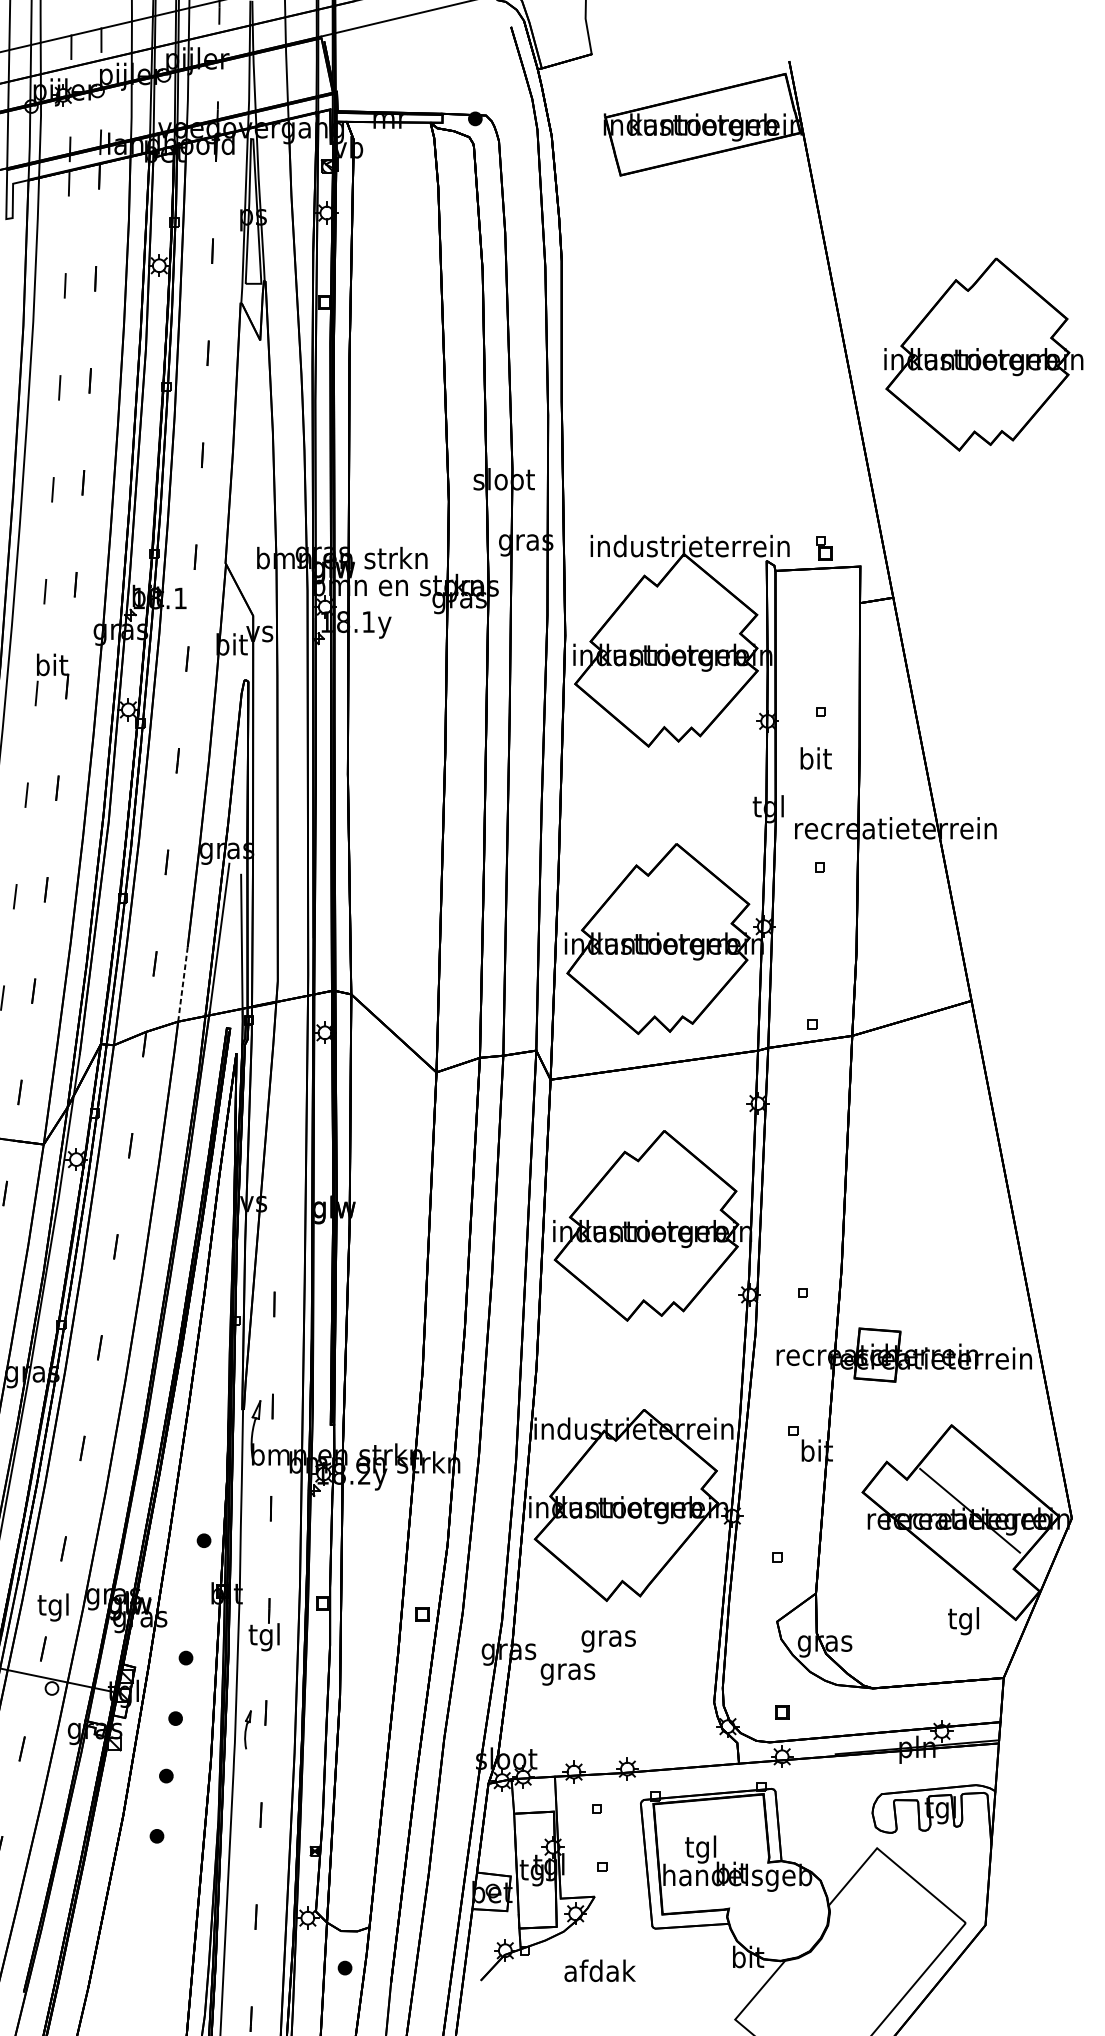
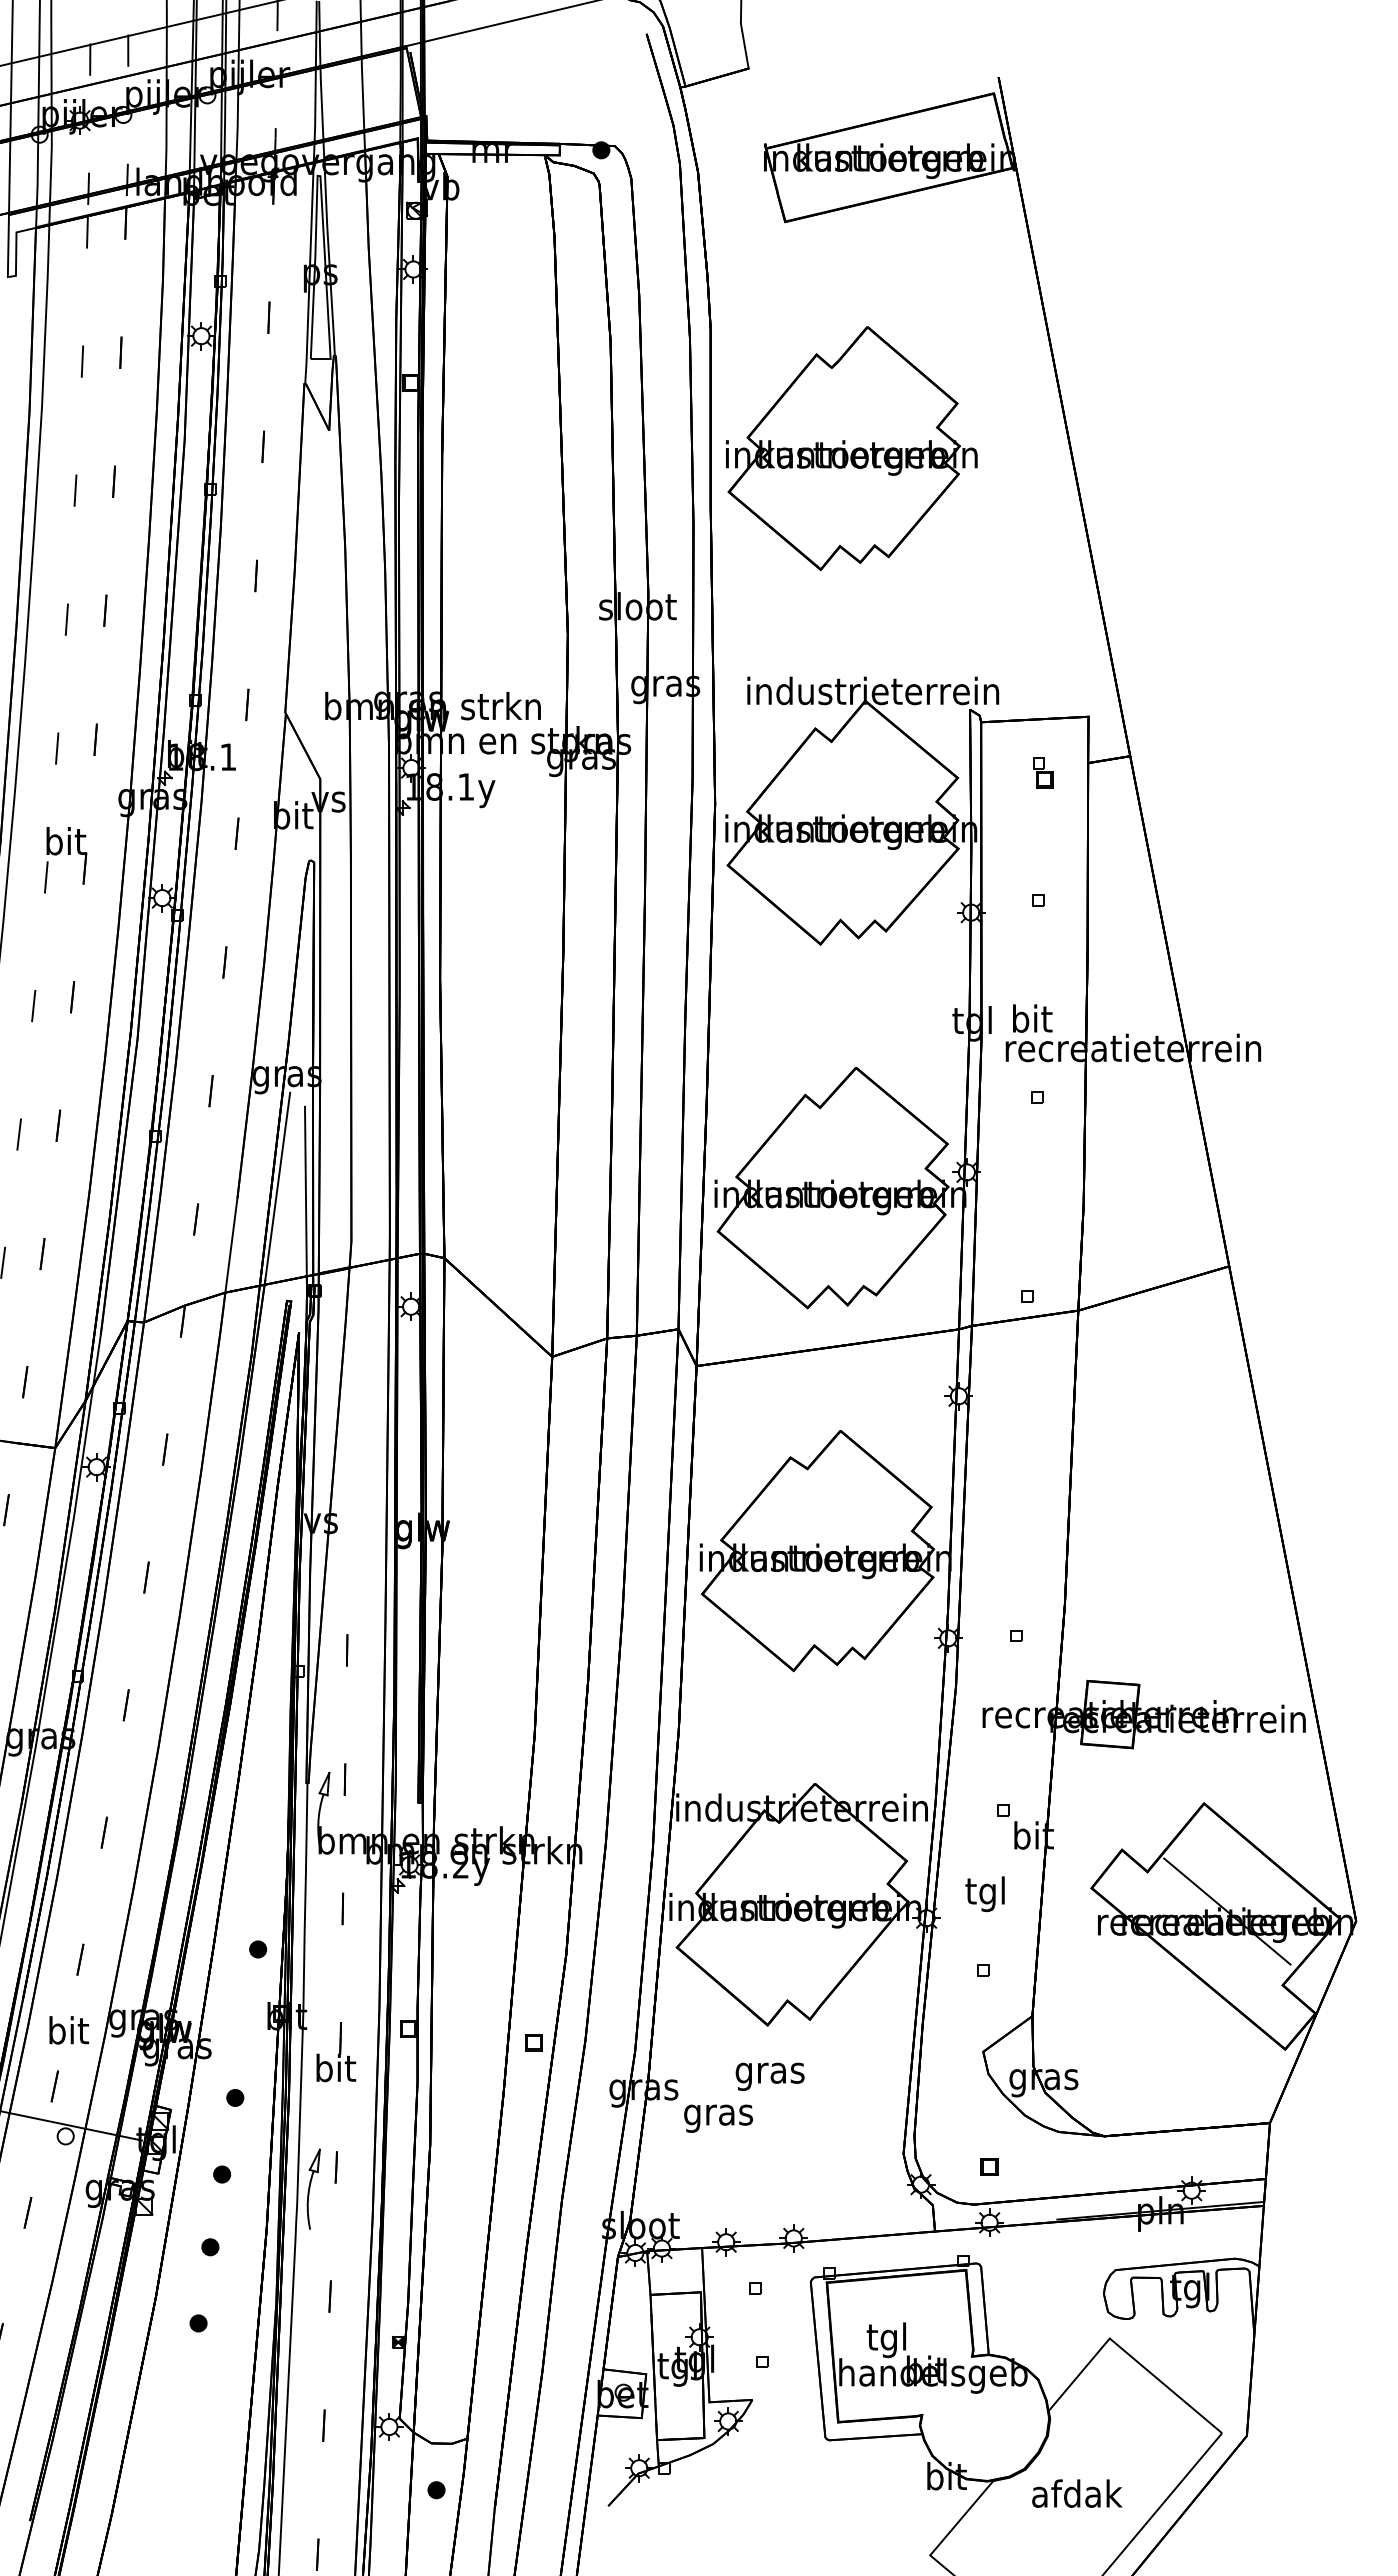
part: (983, 354) -> (851, 448), moved
part: (824, 548) -> (1043, 772), moved
text: (816, 758) -> (1032, 1018), moved
line: (183, 984) -> (231, 1245), dashed -> solid
text: (54, 1607) -> (68, 2033), tgl -> bit
text: (963, 1621) -> (984, 1894), moved
text: (265, 1637) -> (335, 2071), tgl -> bit
part: (247, 1729) -> (313, 2188), size x1.67
text: (600, 1970) -> (1077, 2493), moved

